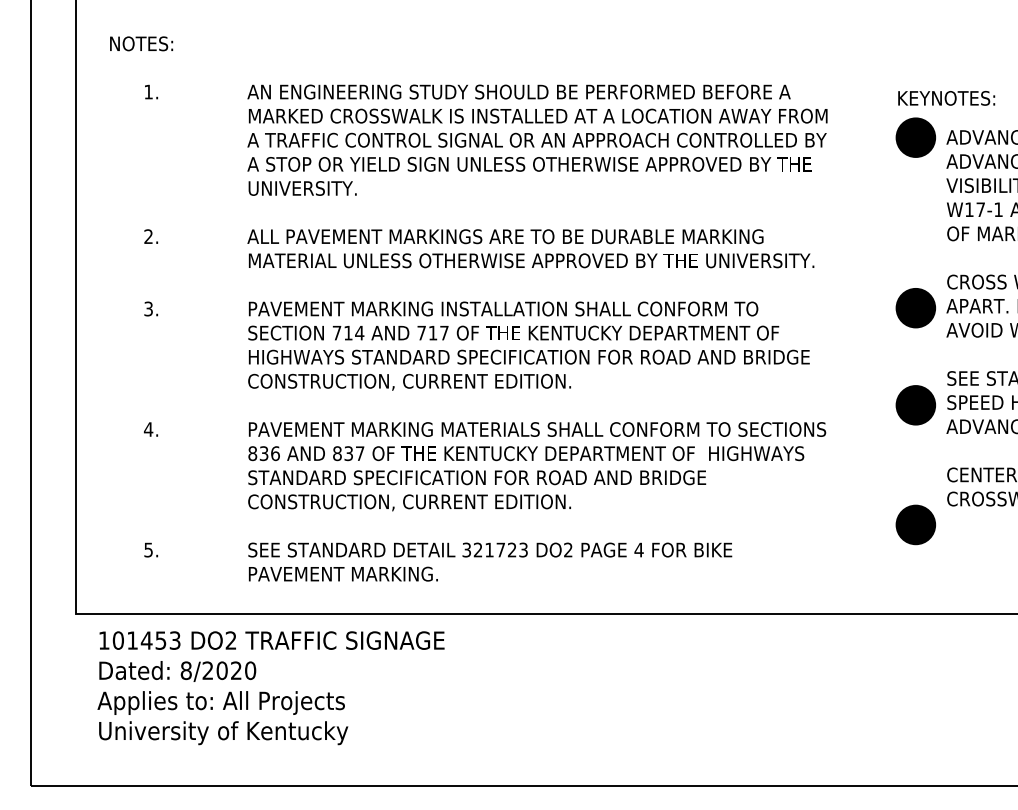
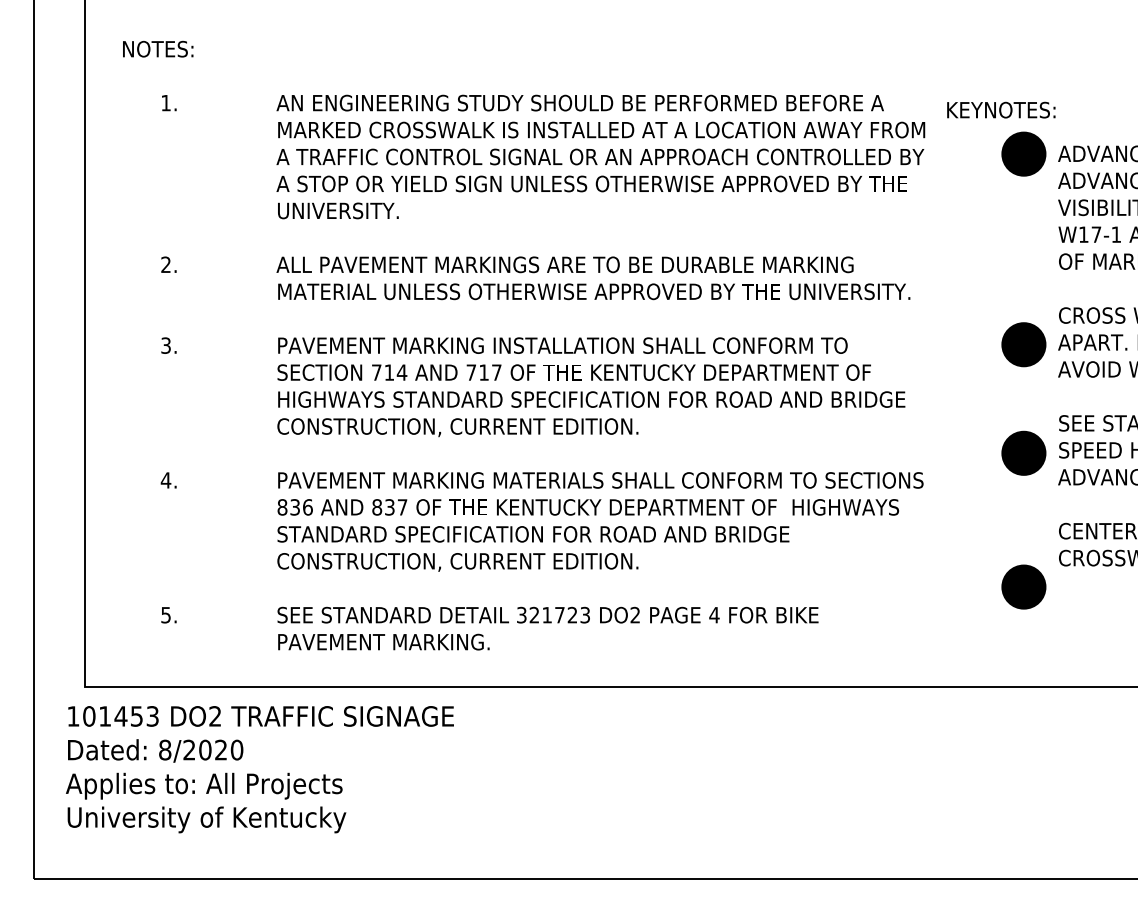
text: (946, 97) -> (1001, 109), moved
text: (270, 688) -> (259, 769), moved

